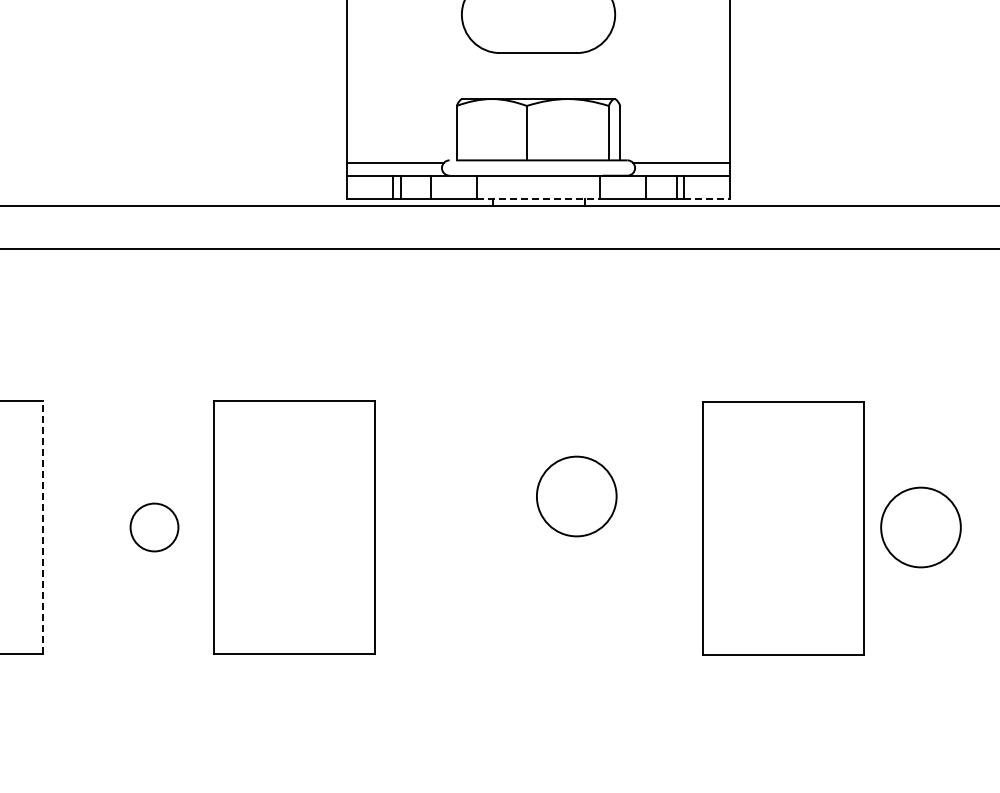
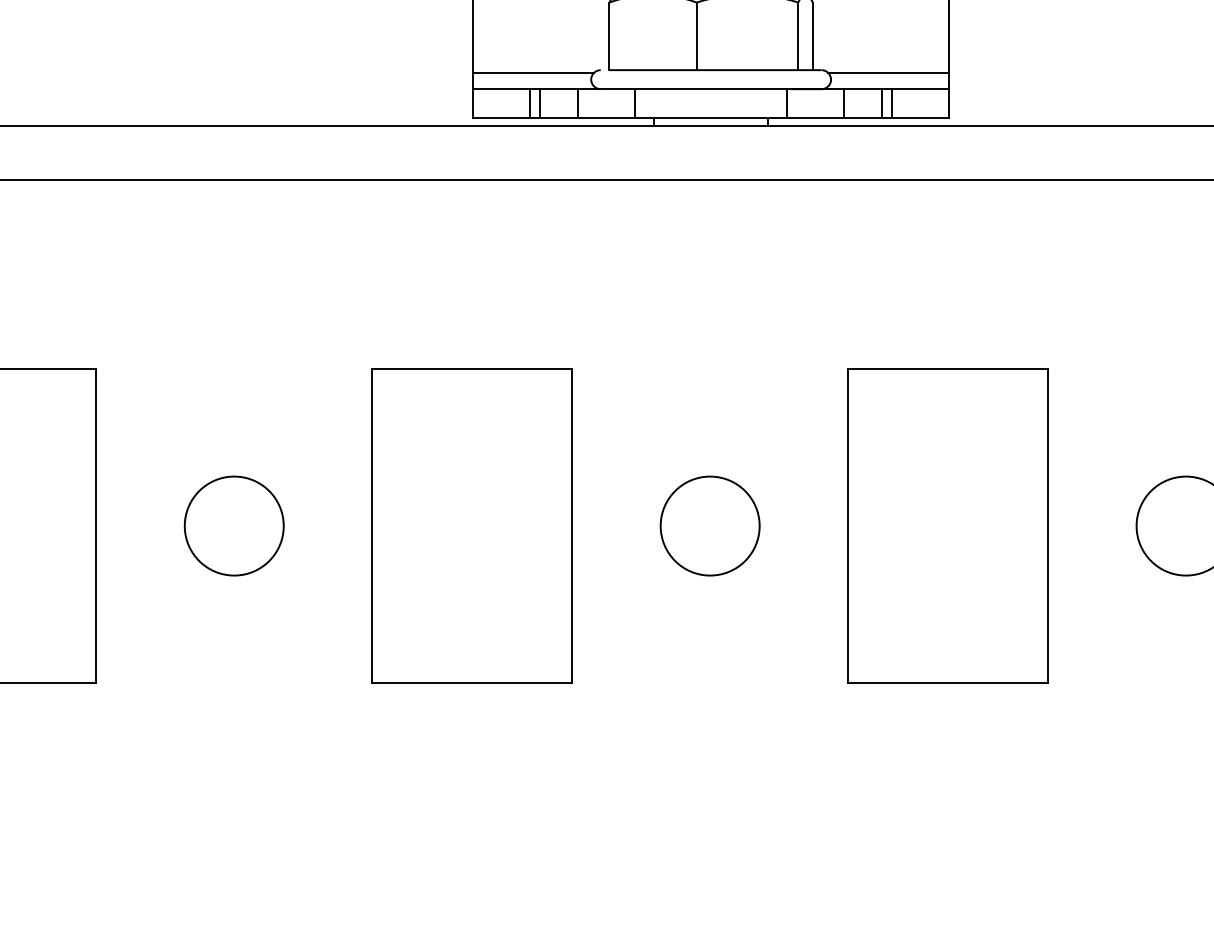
line: (539, 198) -> (712, 117), dashed -> solid
line: (707, 198) -> (920, 117), dashed -> solid
circle: (576, 496) -> (709, 526), moved
line: (43, 527) -> (96, 526), dashed -> solid
circle: (154, 527) -> (234, 526), size x1.67
part: (294, 527) -> (472, 526), moved
part: (783, 528) -> (948, 526), moved

